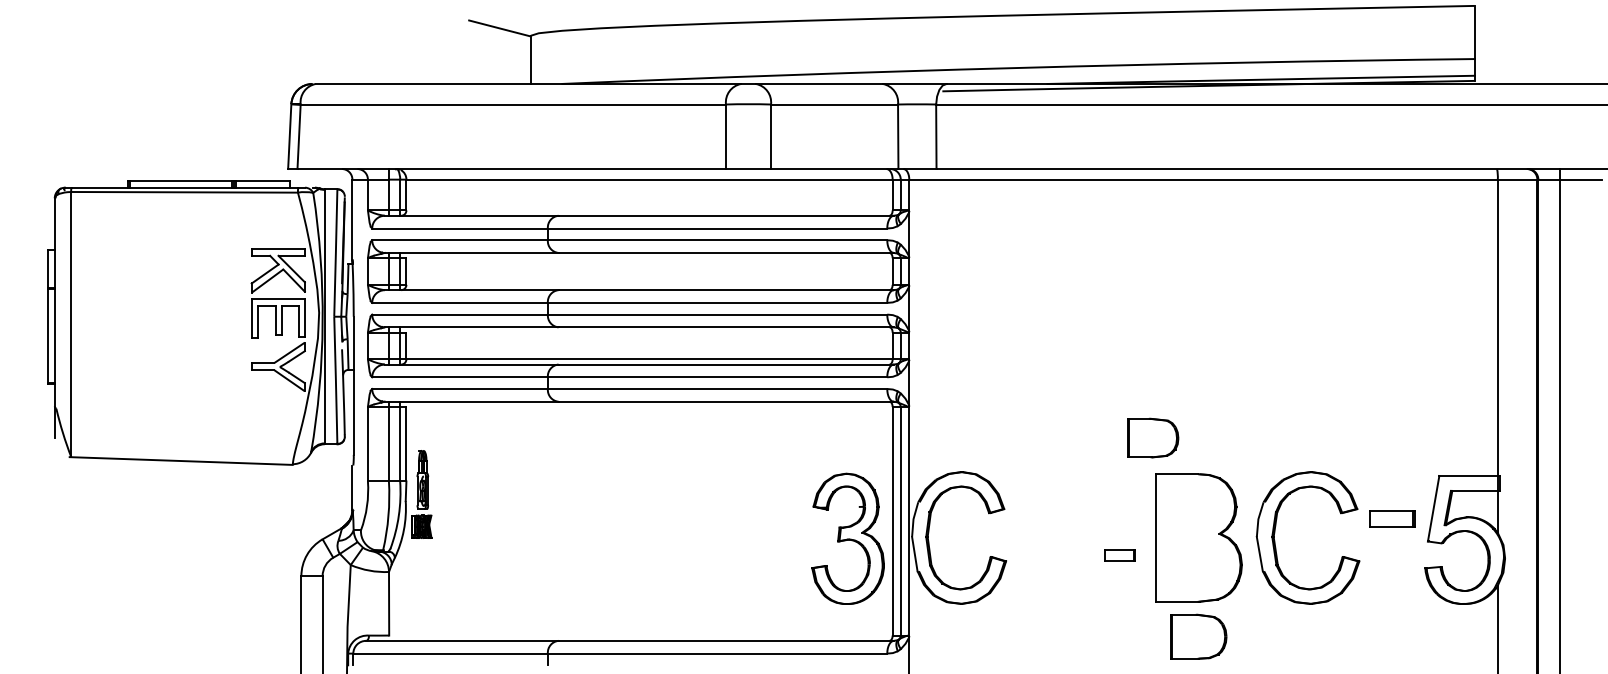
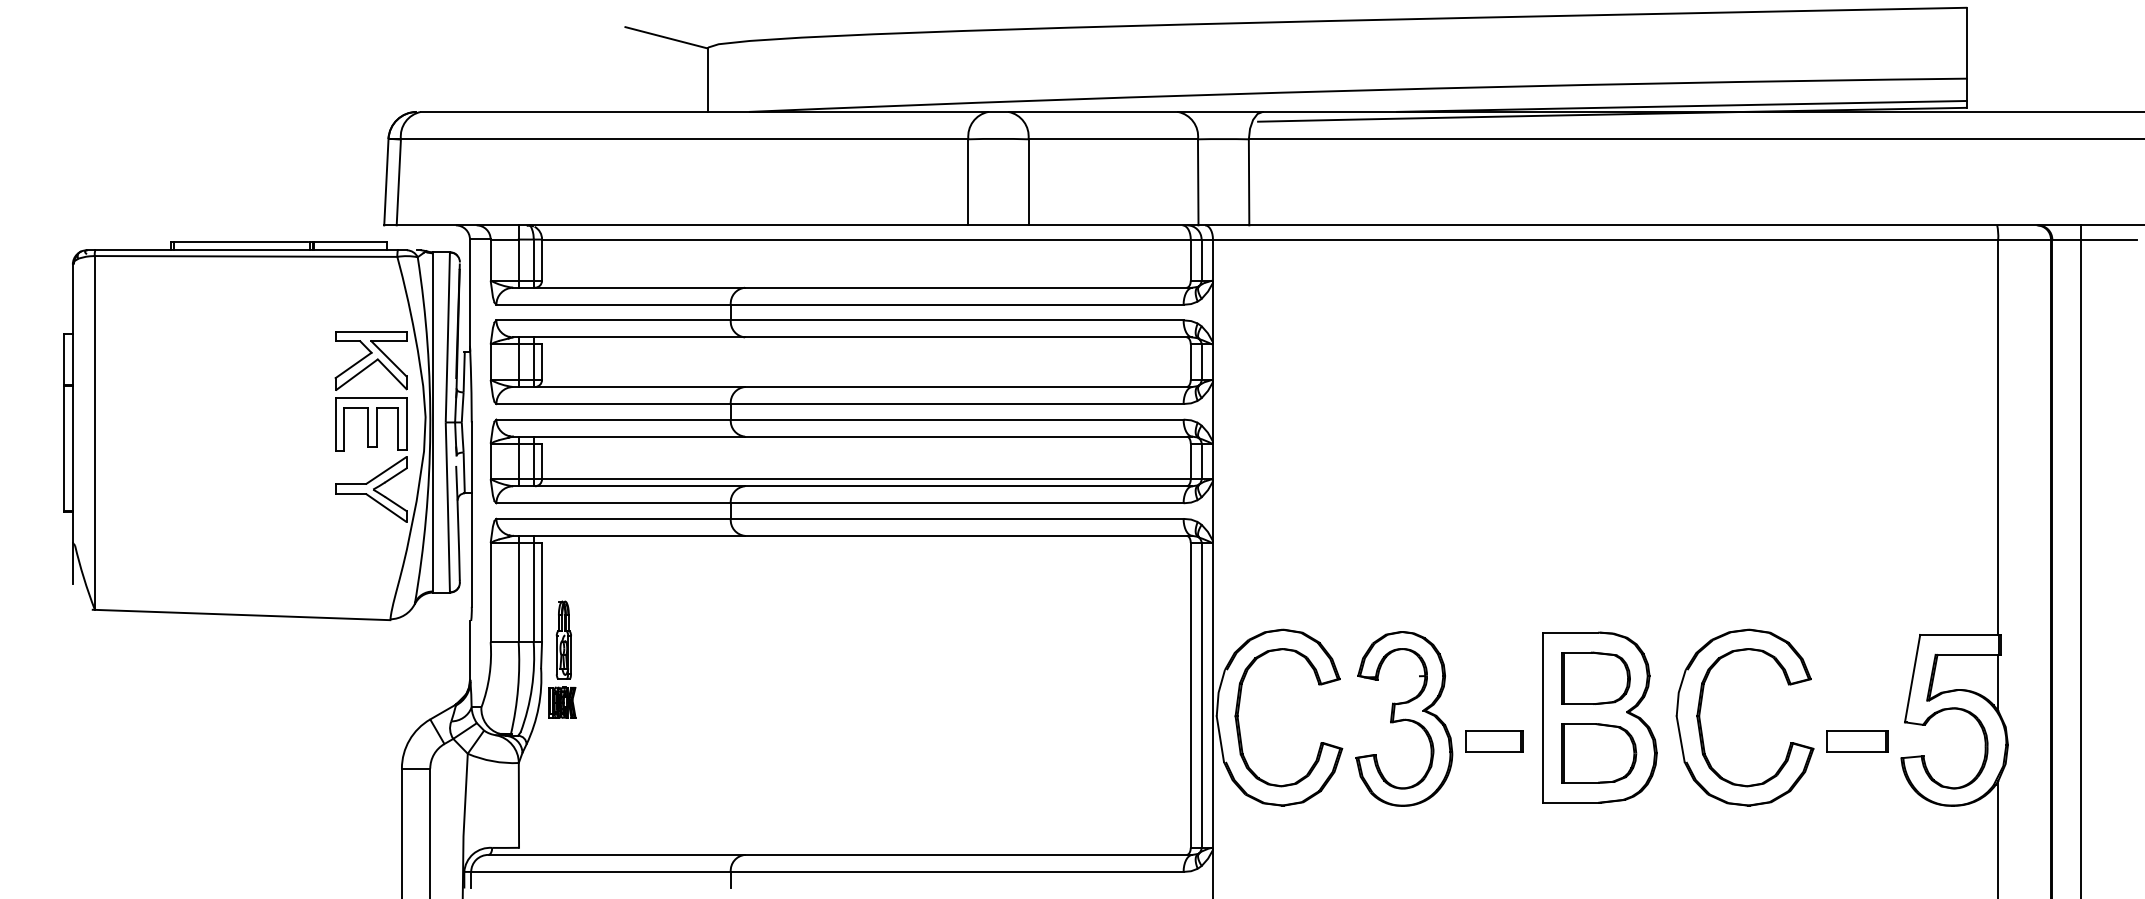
part: (1152, 437) -> (1595, 677), moved
part: (1392, 519) -> (1857, 741), moved
part: (848, 538) -> (1404, 718), moved
part: (1120, 555) -> (1494, 741), size x1.43
part: (1198, 636) -> (1599, 753), moved

